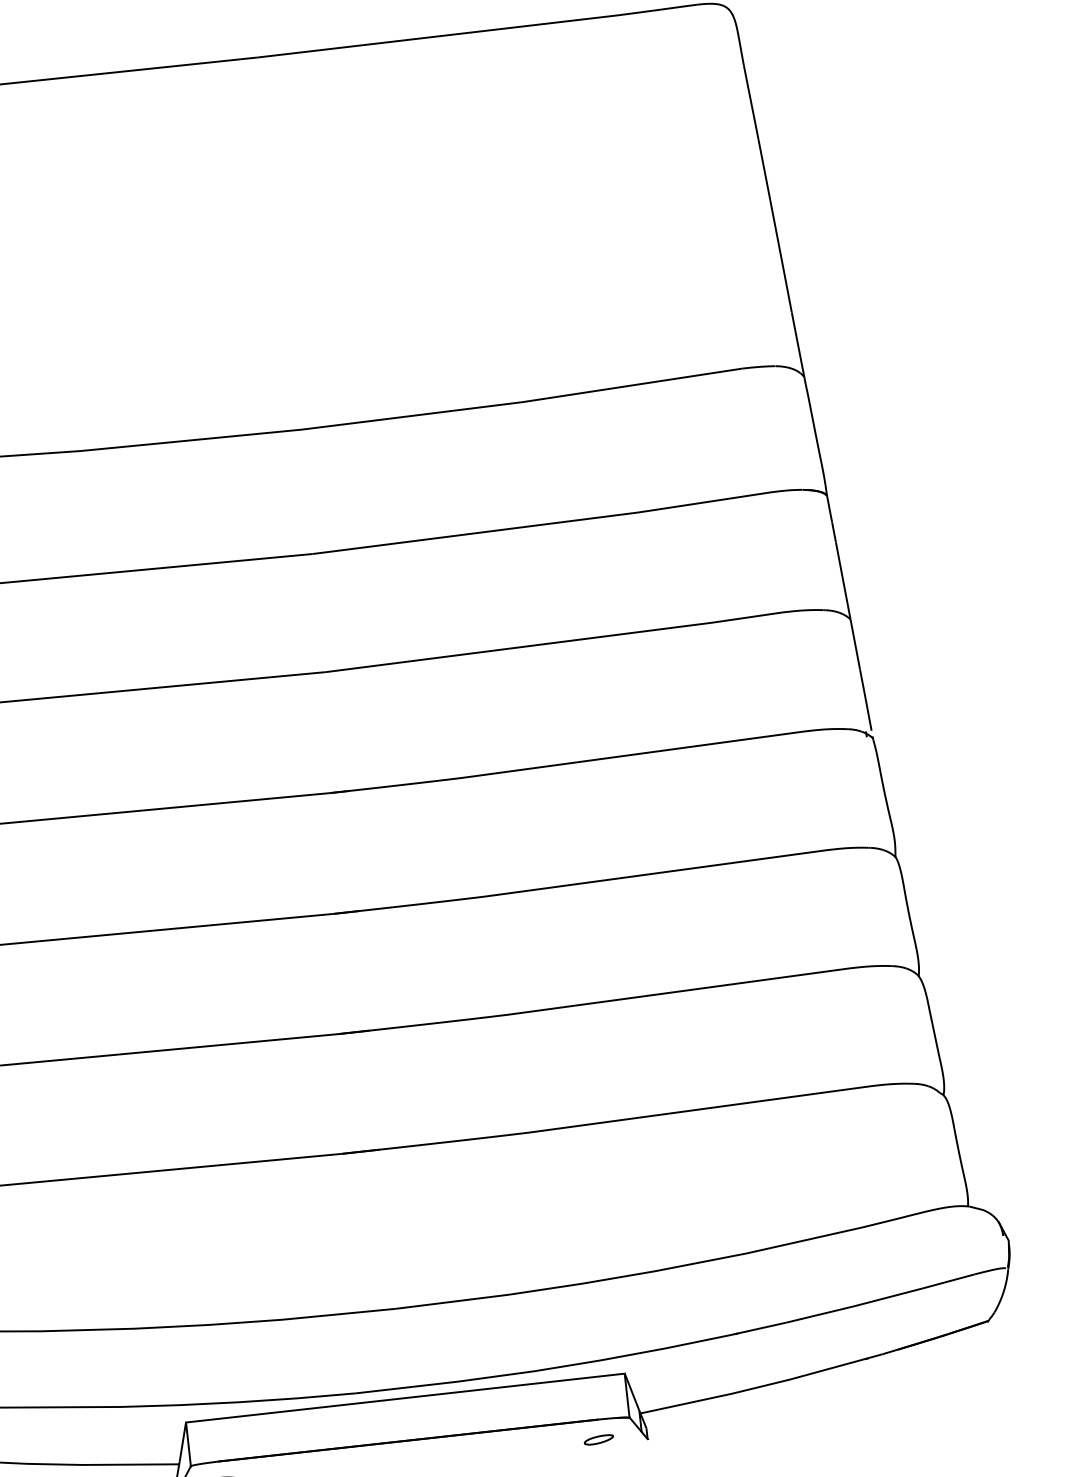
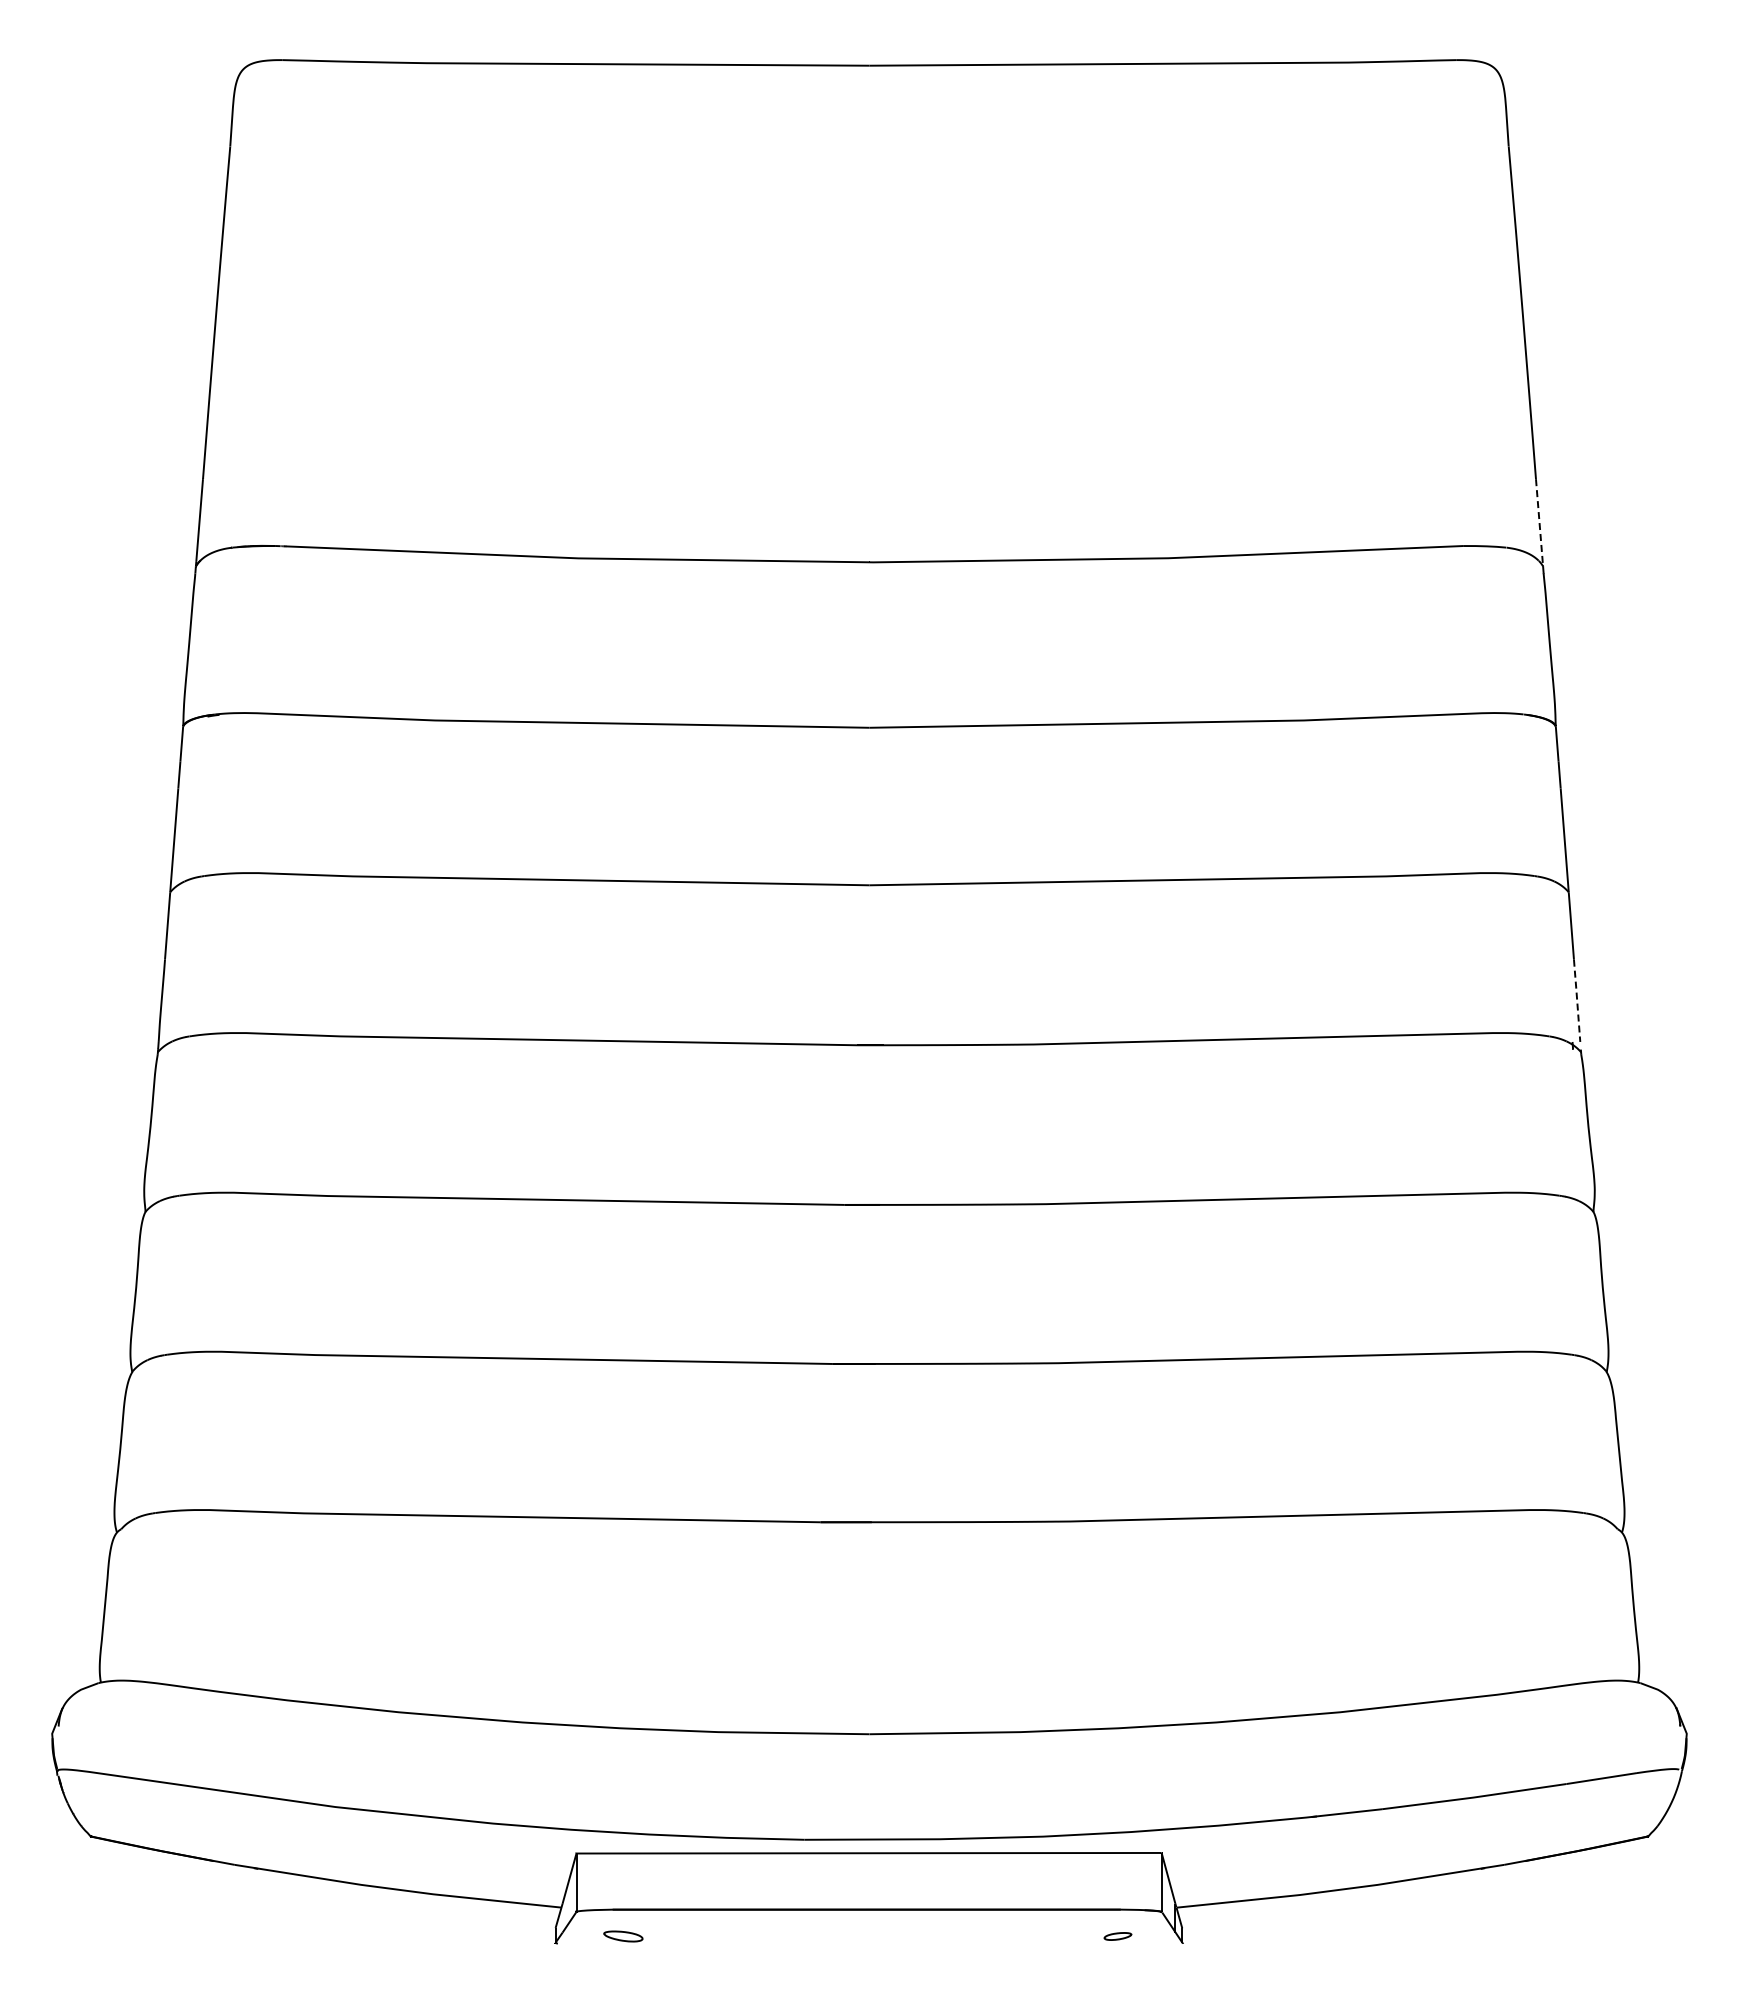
line: (798, 344) -> (1539, 522), solid -> dashed
line: (866, 699) -> (1577, 999), solid -> dashed
part: (598, 1439) -> (1117, 1936), size x0.7

